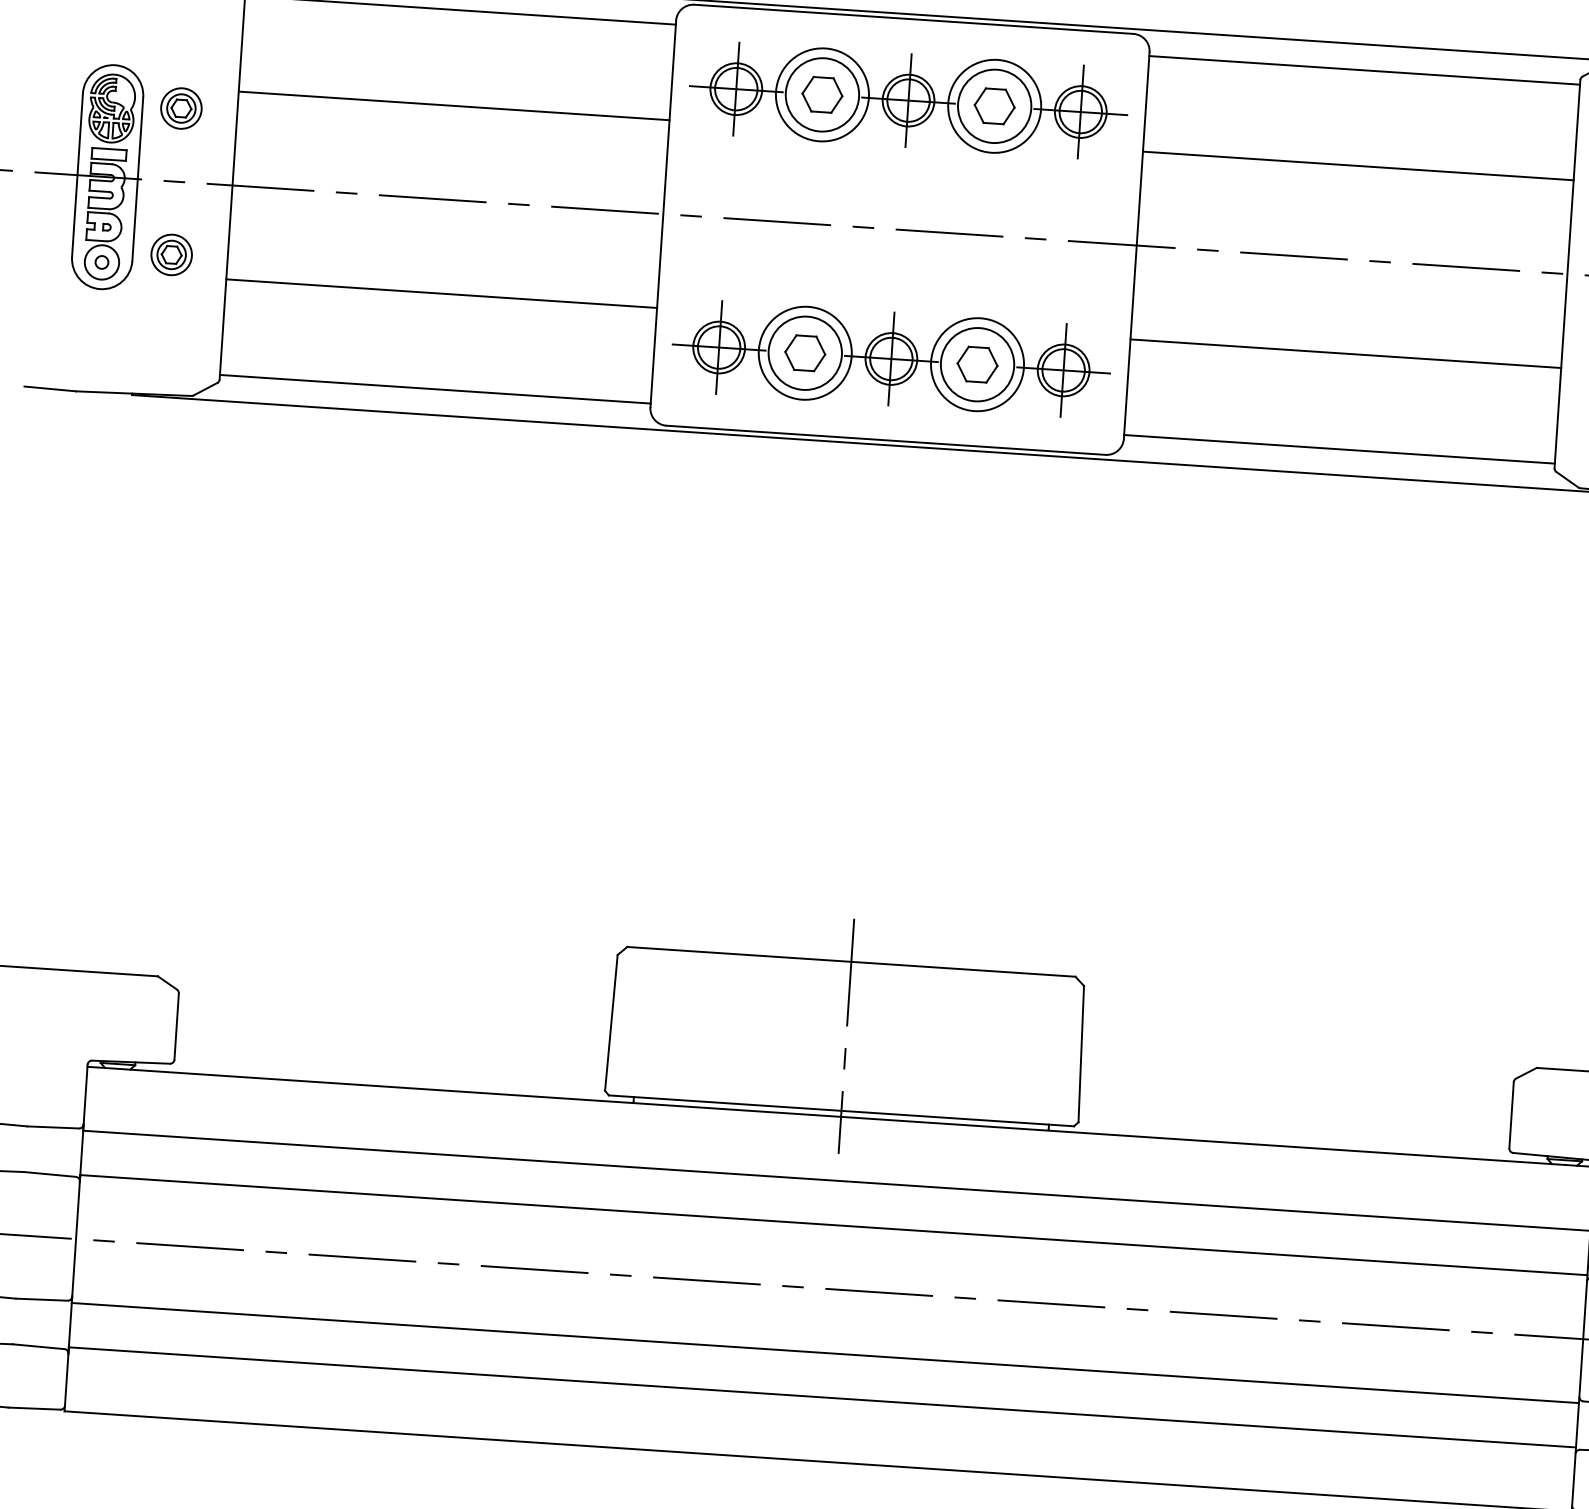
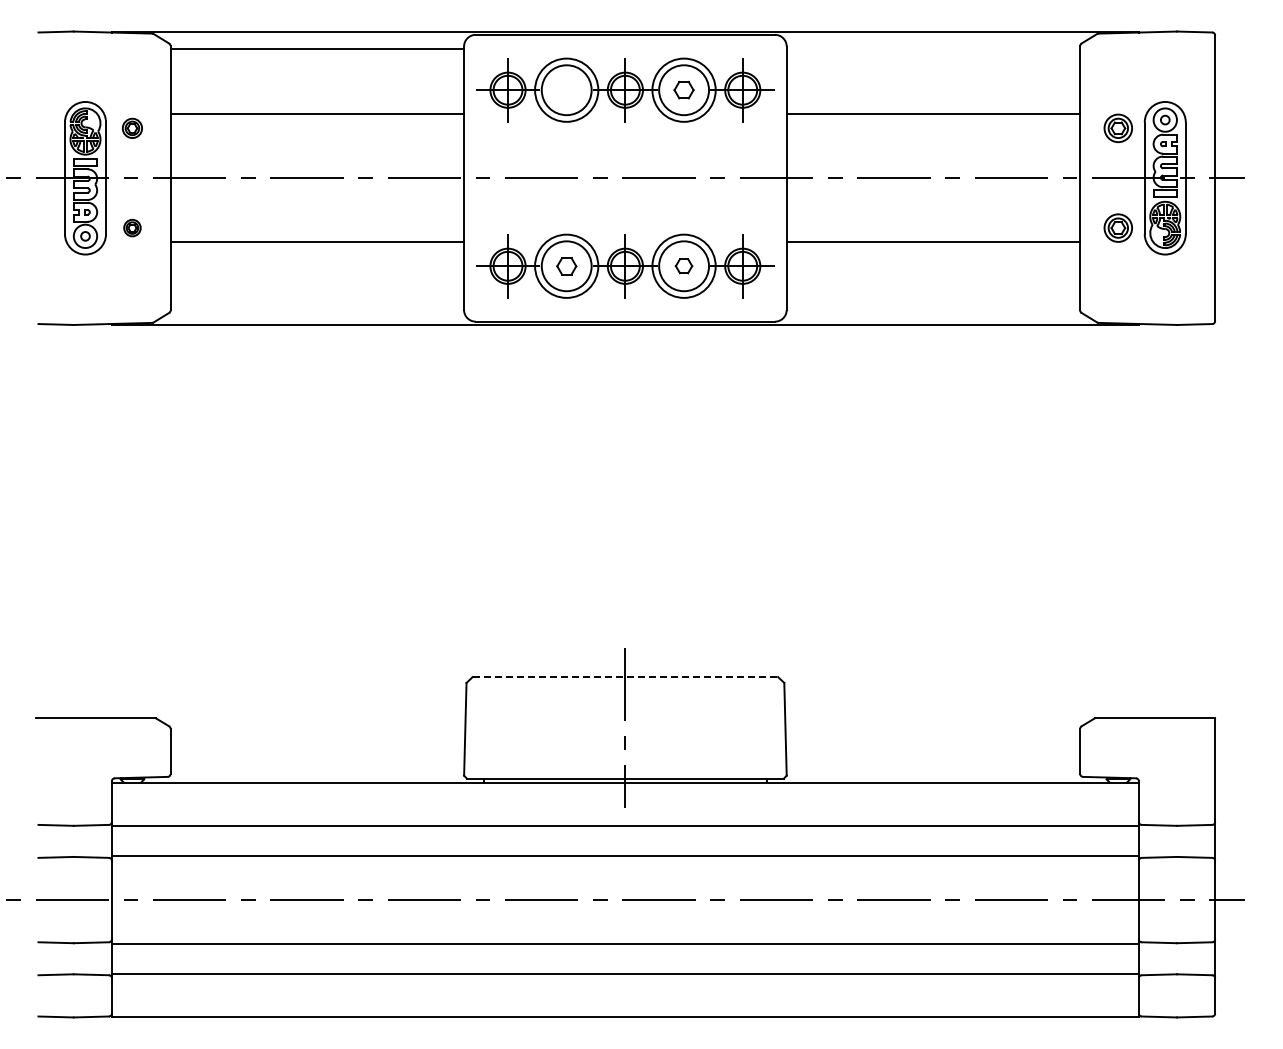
line: (1364, 70) -> (933, 49), removed
part: (822, 93) -> (566, 89), removed
part: (993, 105) -> (683, 89), size x0.7
part: (181, 108) -> (132, 128), size x0.7
part: (171, 254) -> (132, 227), size x0.6
part: (804, 353) -> (566, 266), size x0.7
part: (976, 363) -> (683, 265), size x0.6
line: (435, 389) -> (317, 307), removed
line: (1339, 449) -> (933, 307), removed
line: (851, 962) -> (625, 677), solid -> dashed

